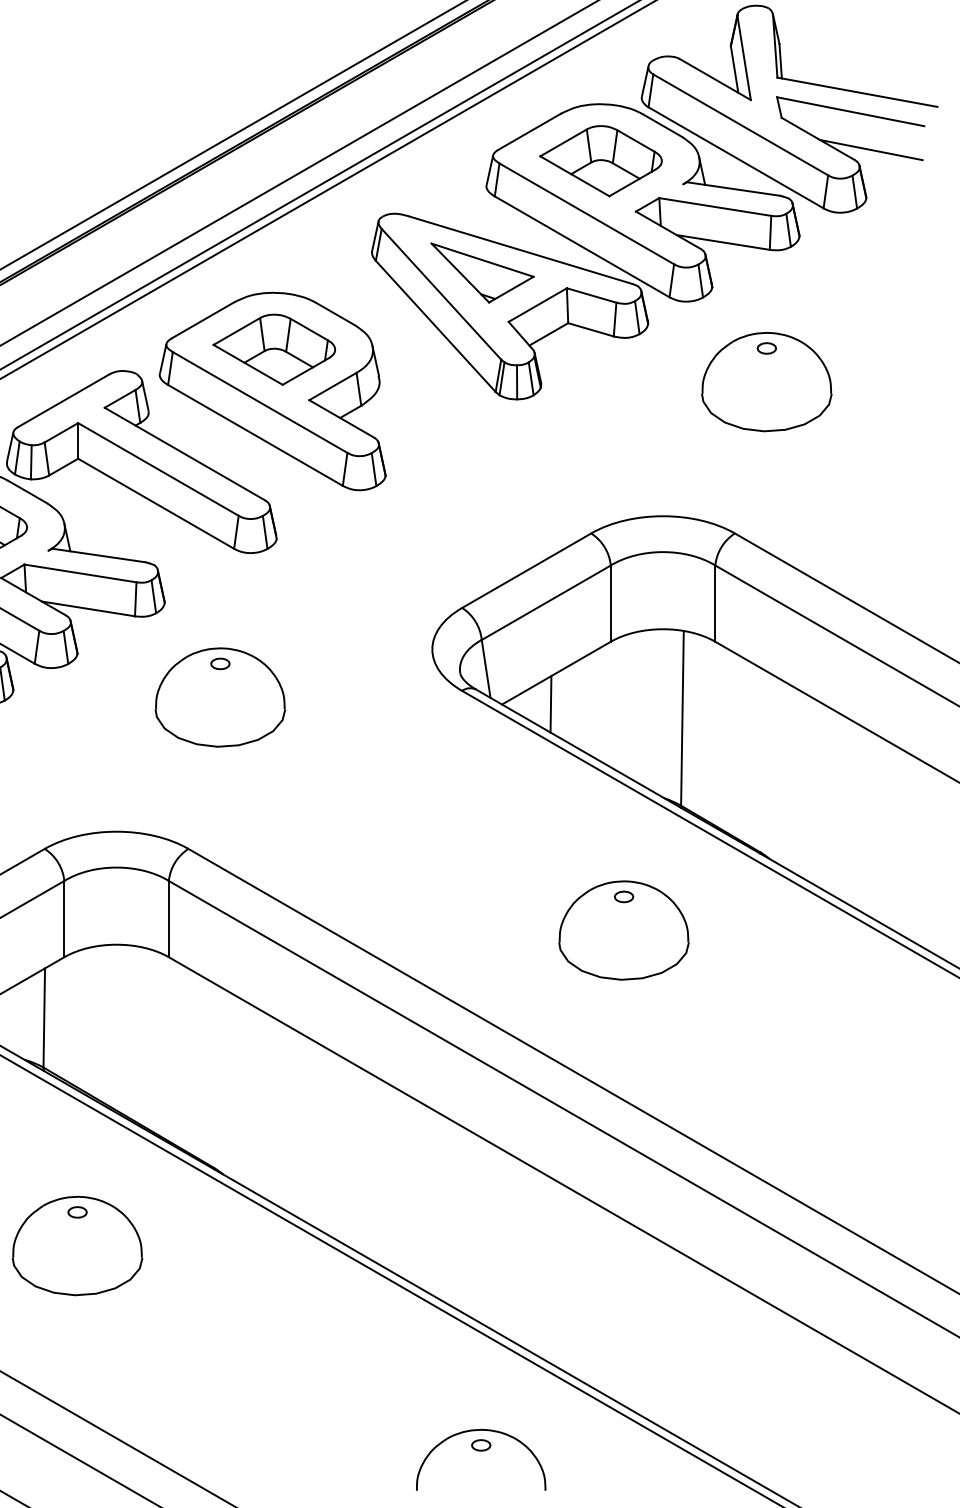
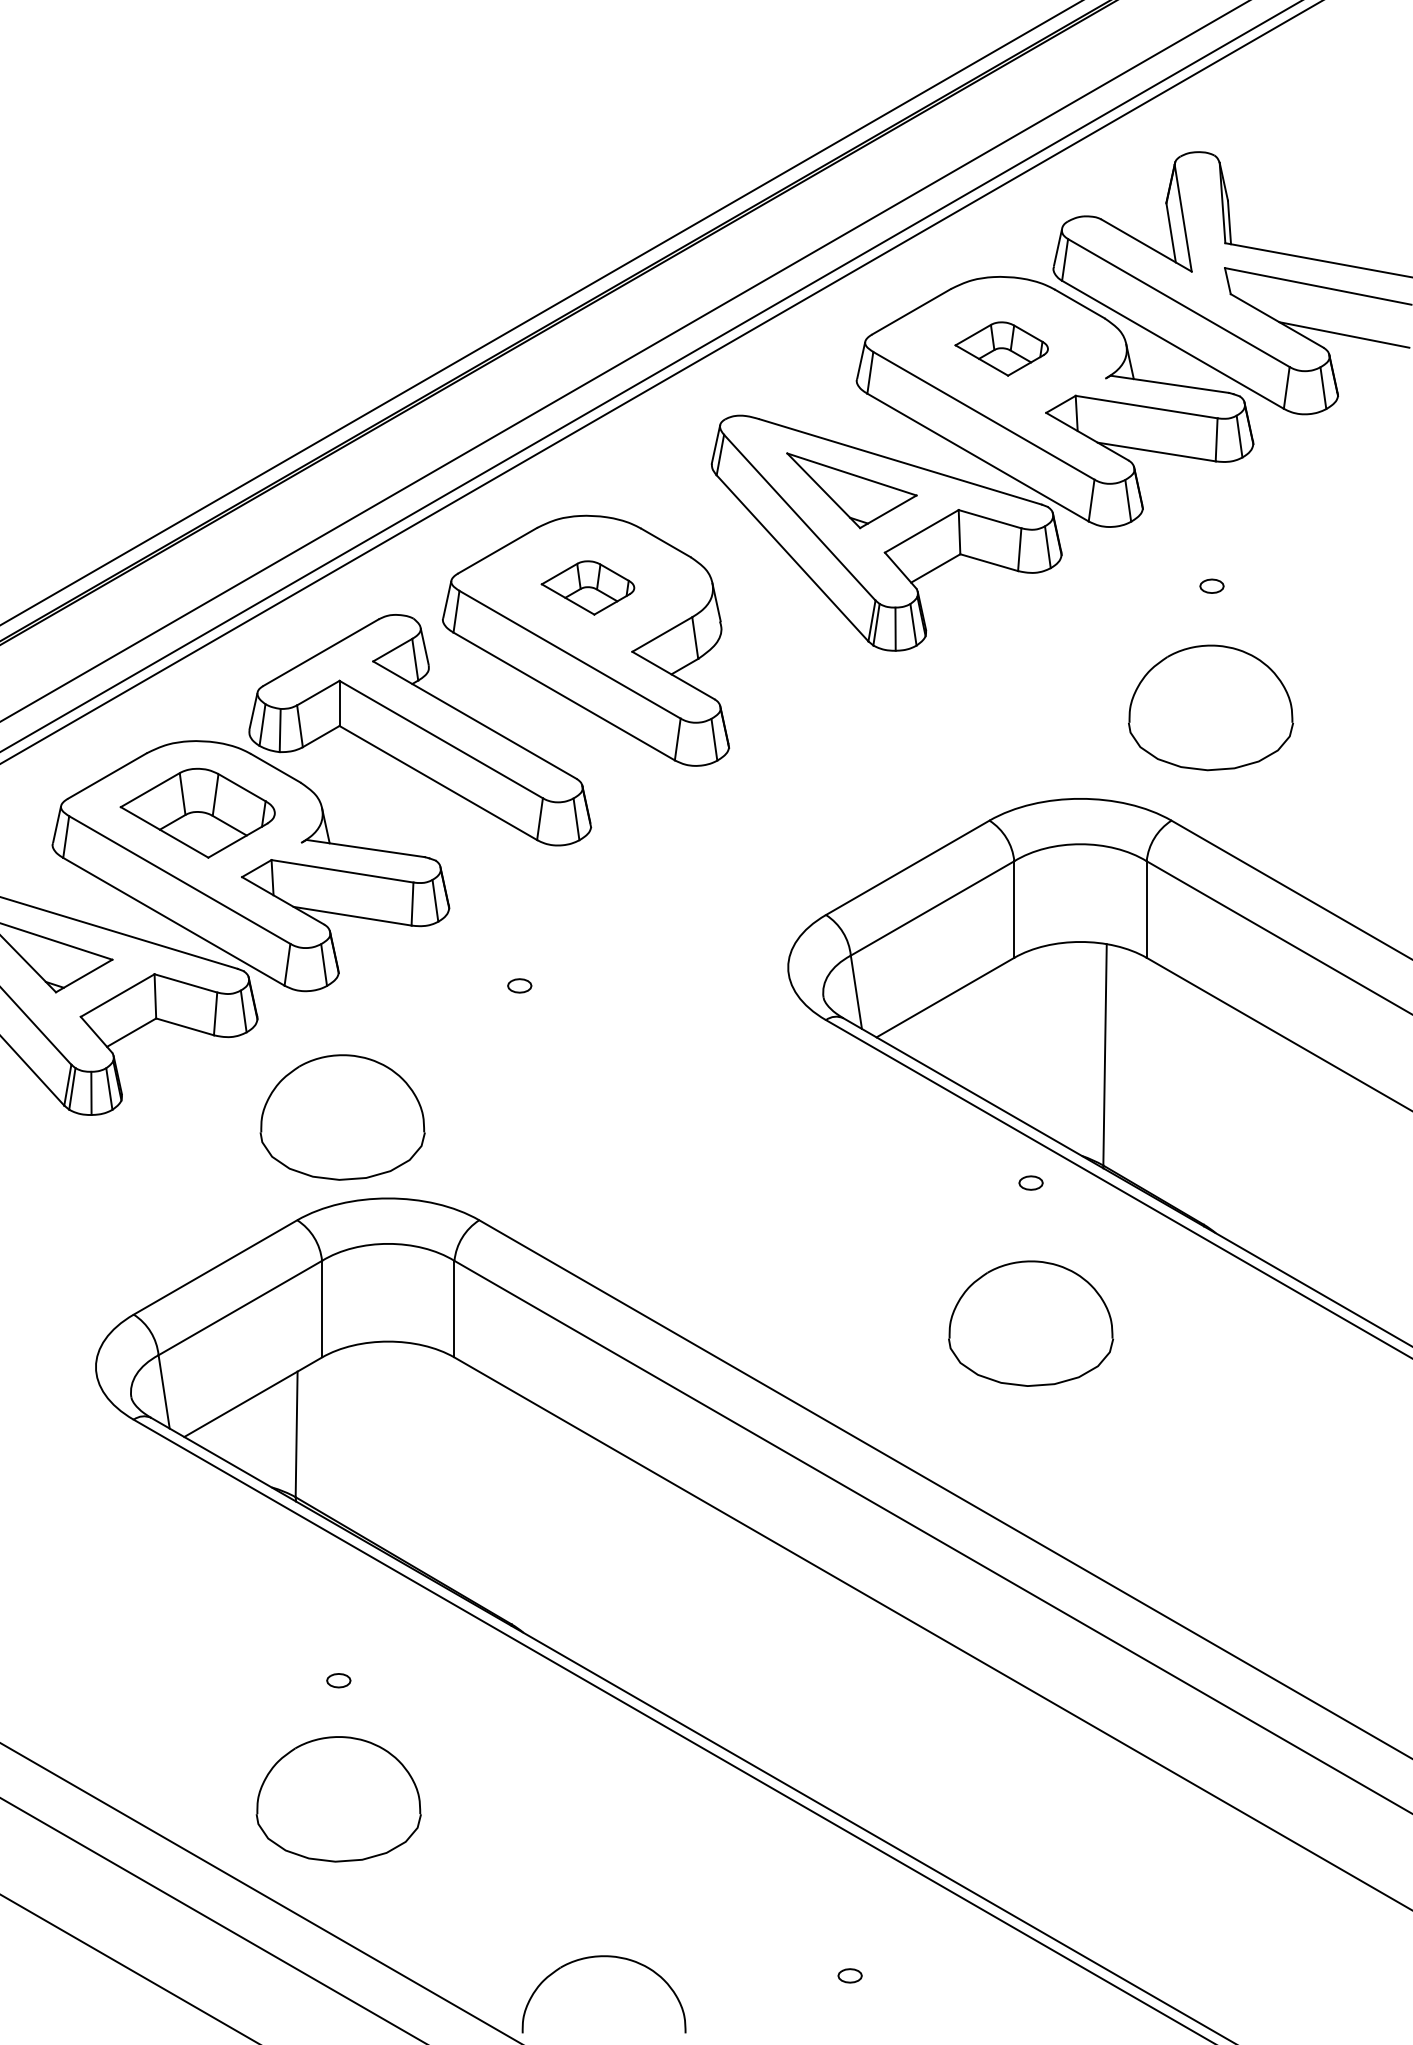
part: (600, 160) -> (1001, 348), size x0.6
part: (273, 349) -> (587, 587), size x0.6
part: (766, 381) -> (1210, 707), moved
part: (220, 697) -> (342, 1117), moved
line: (550, 703) -> (938, 1036), removed
part: (623, 896) -> (1030, 1182), moved
part: (77, 1246) -> (338, 1799), moved
part: (480, 1430) -> (603, 1957), moved

